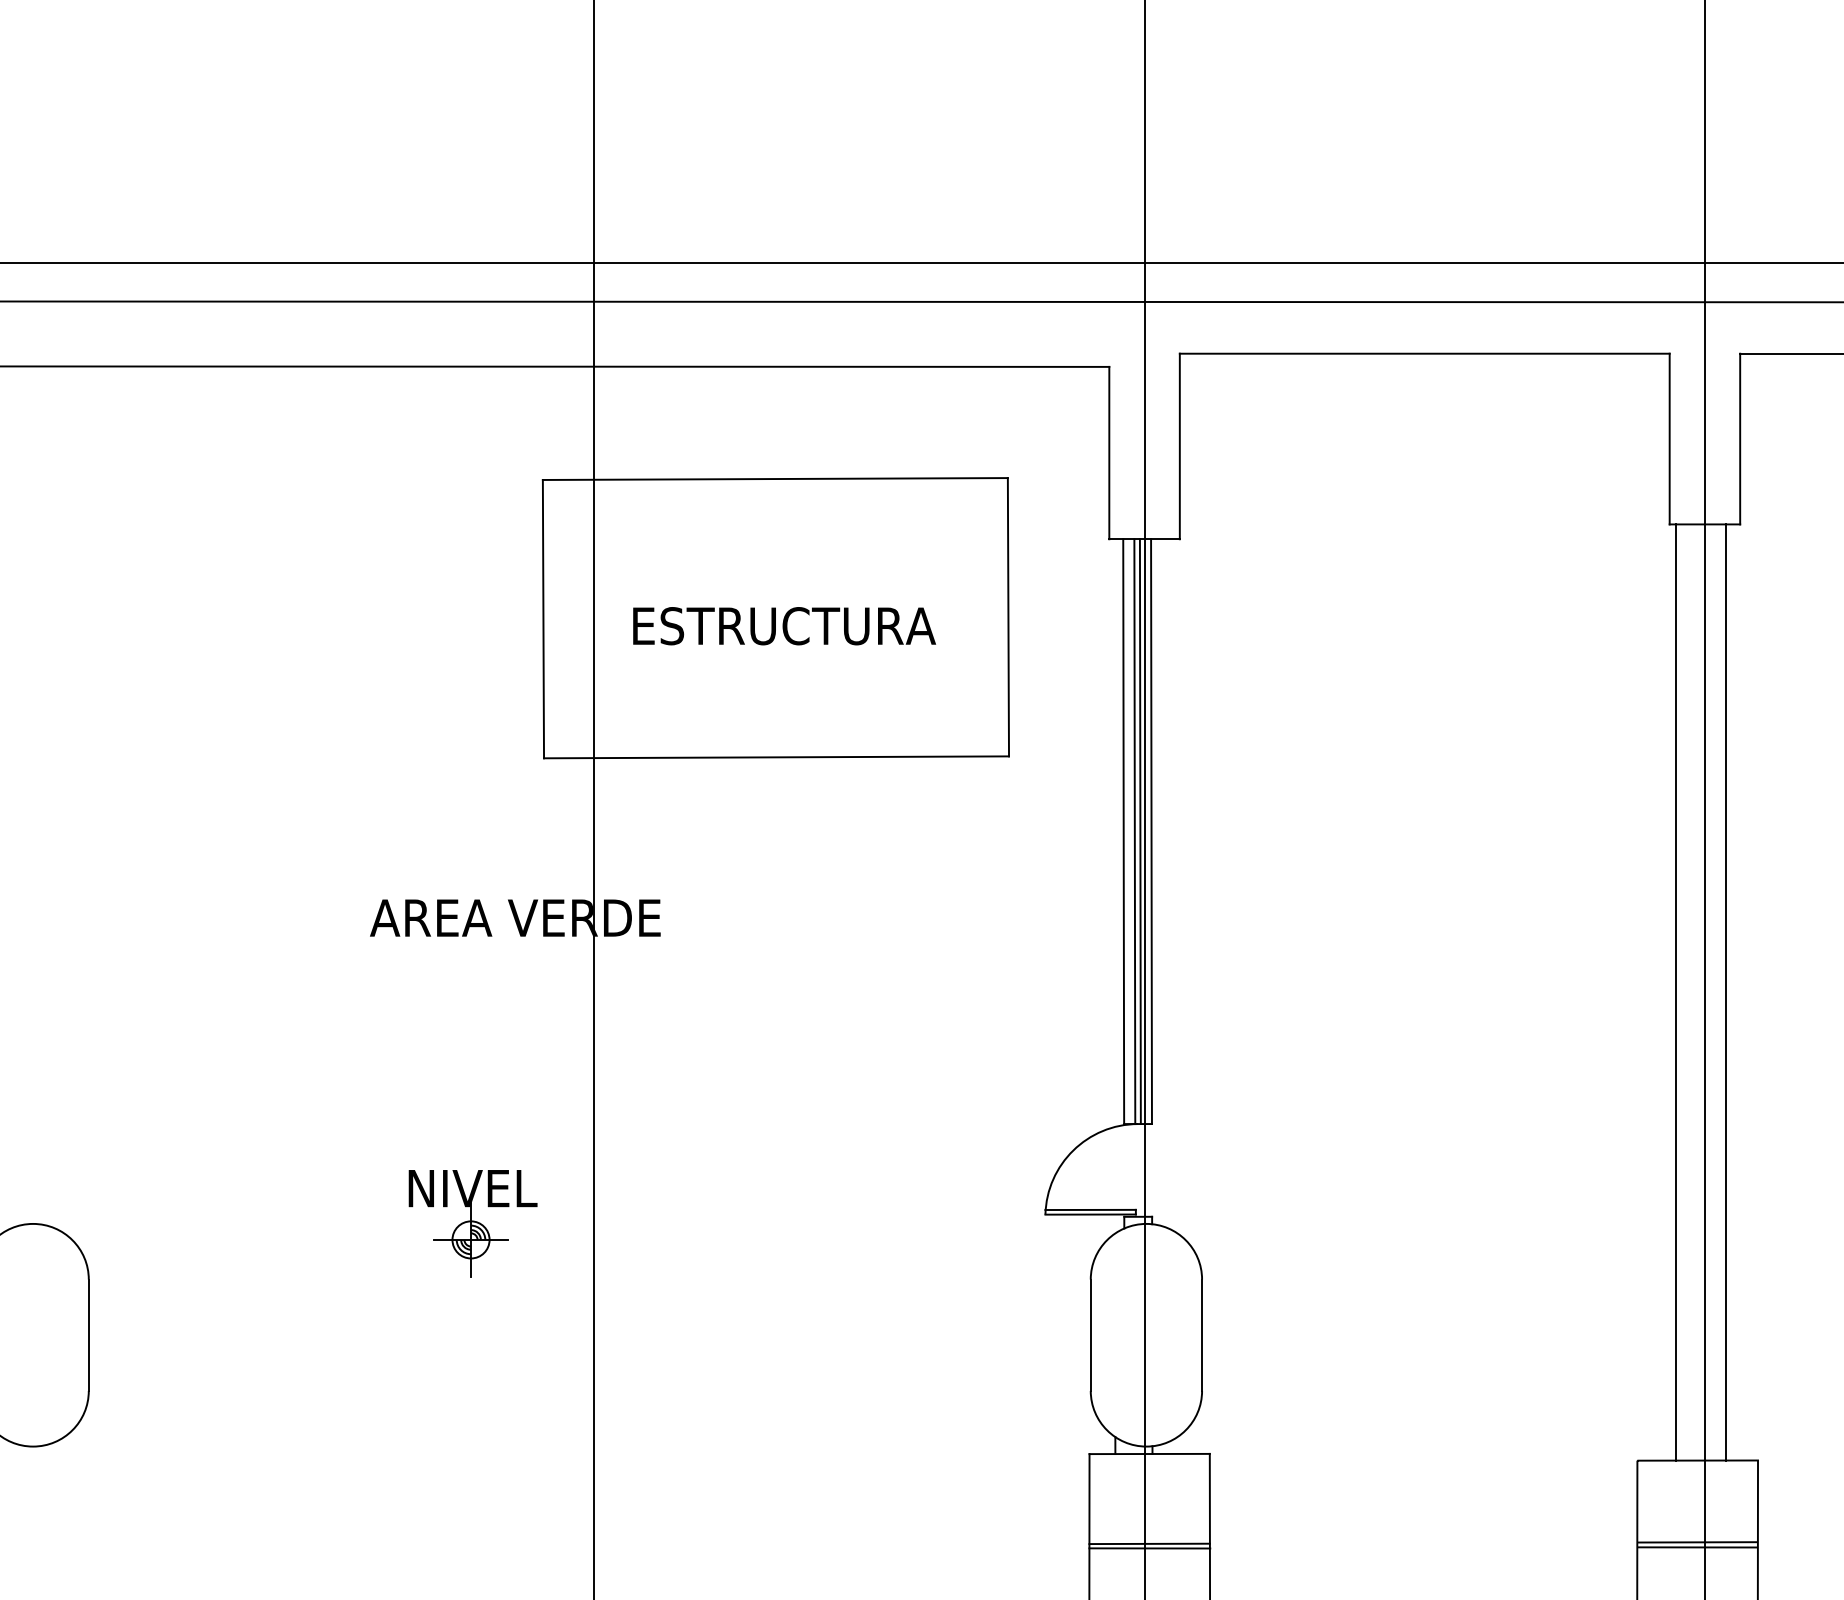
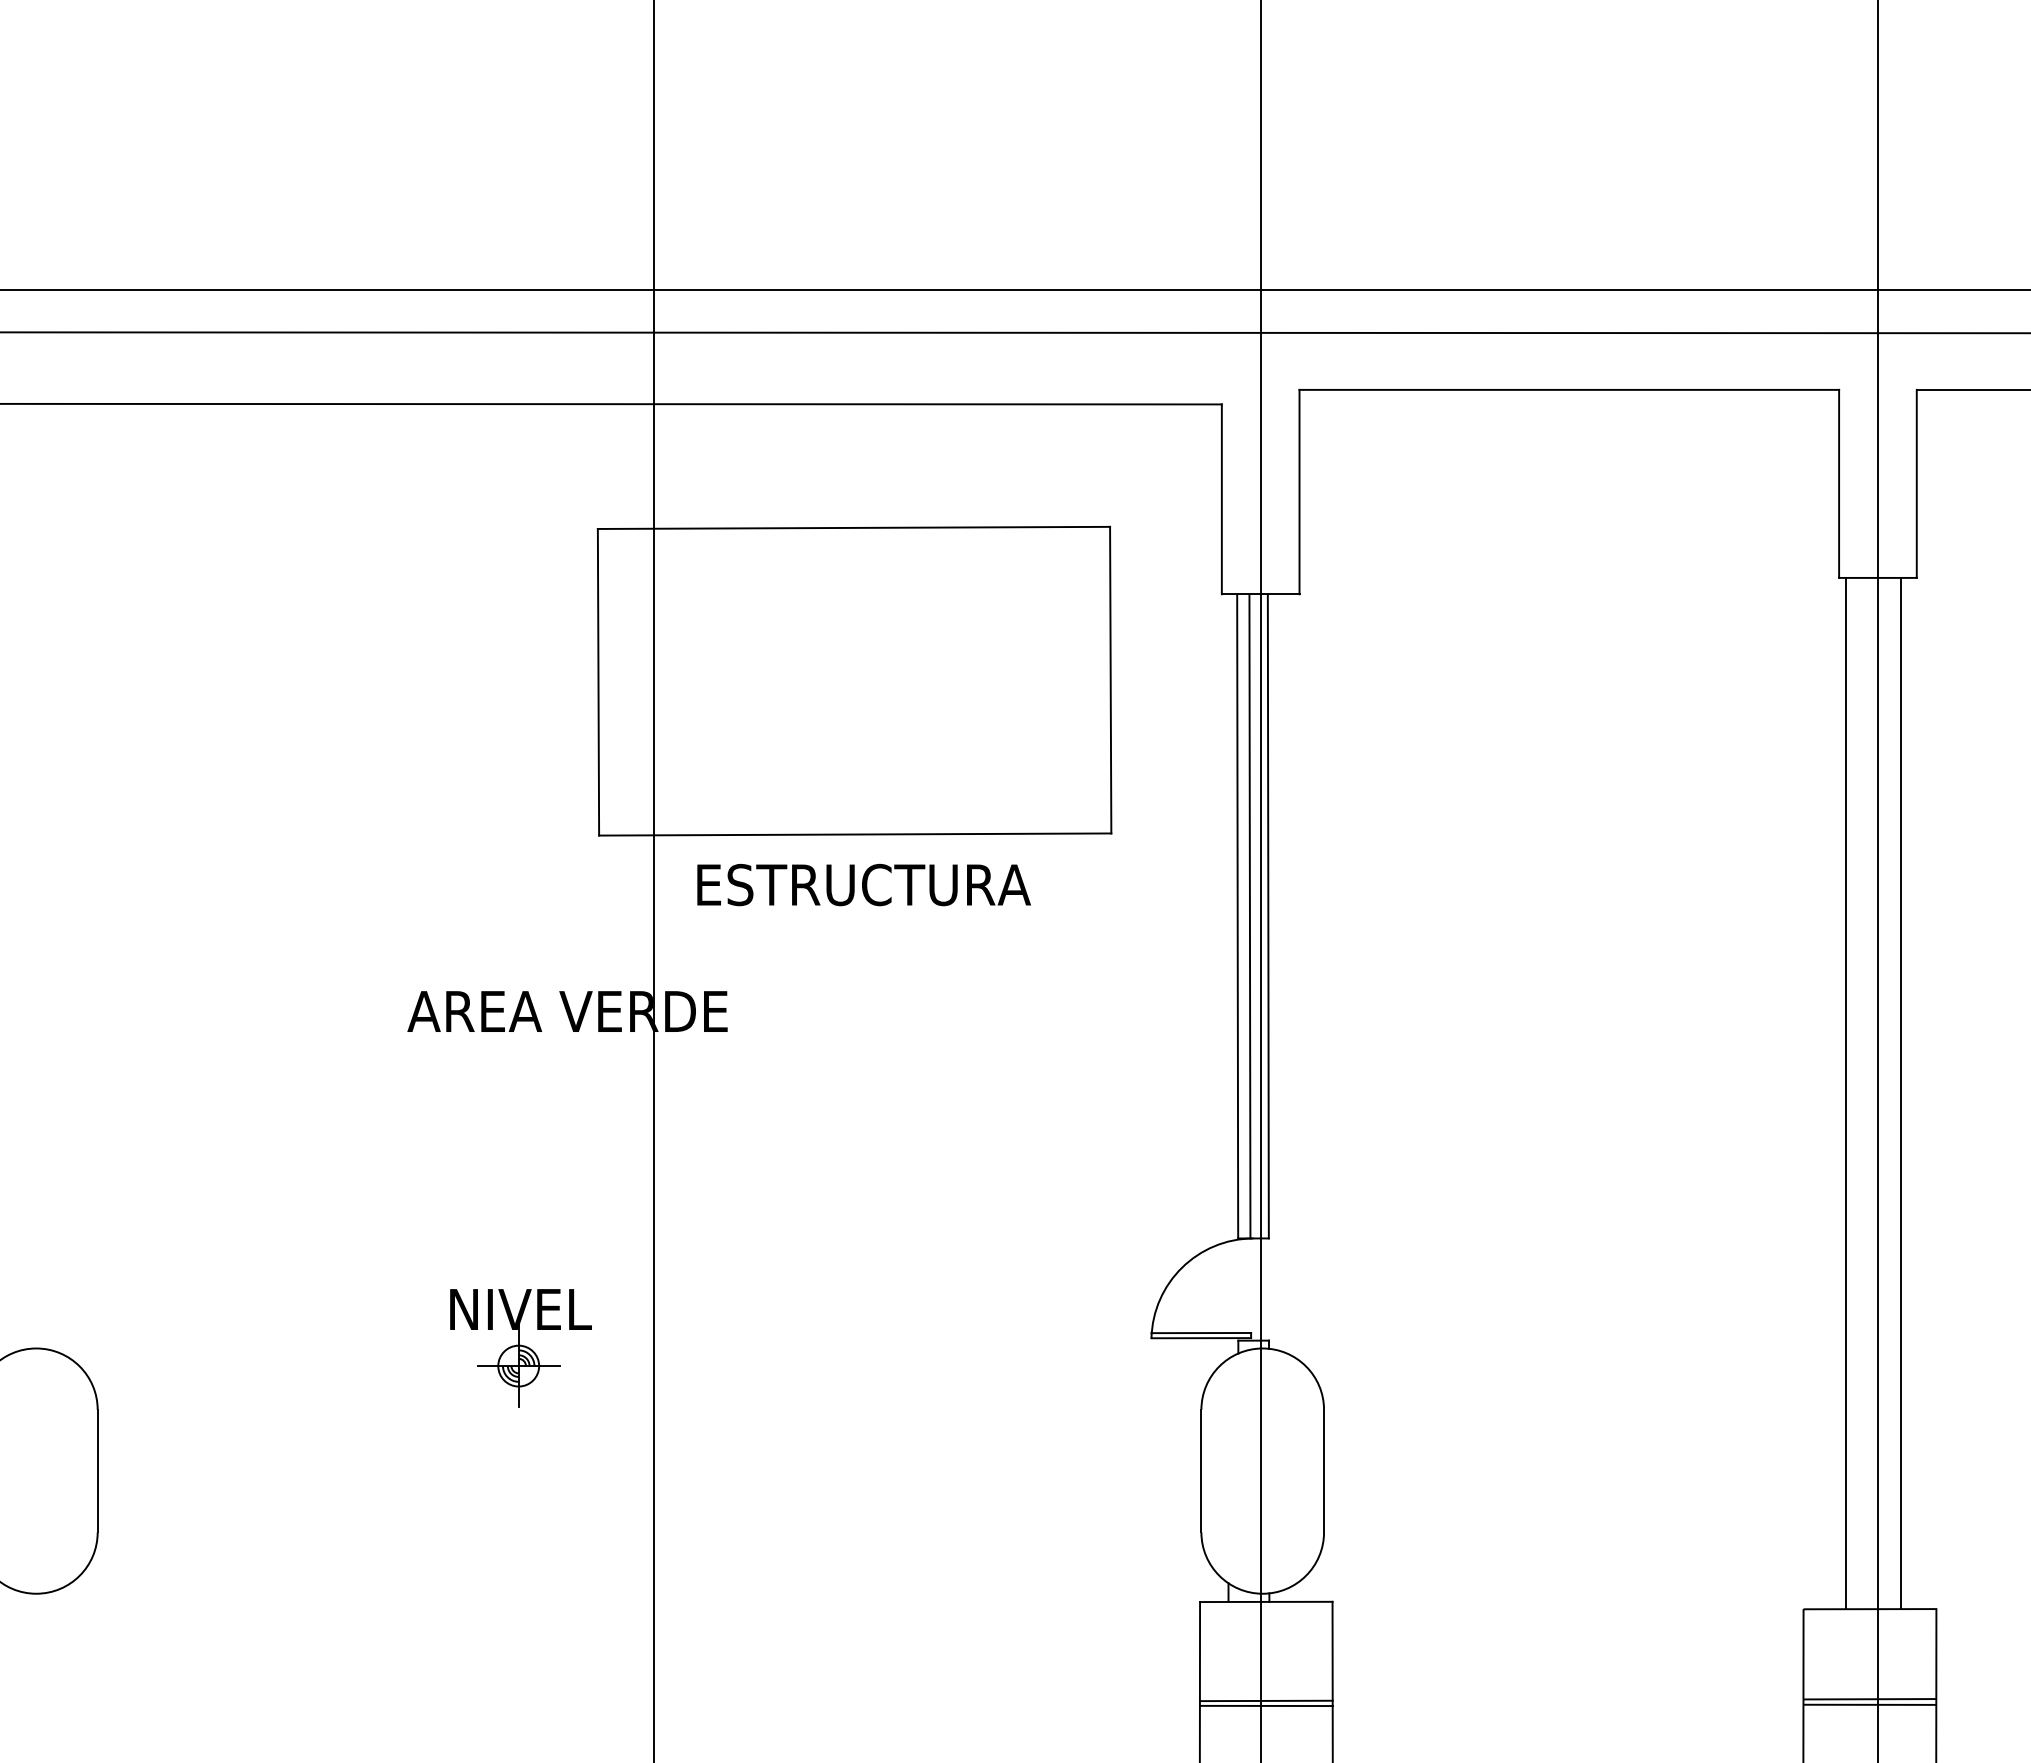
text: (784, 625) -> (863, 884), moved
line: (1139, 831) -> (1255, 916), removed

